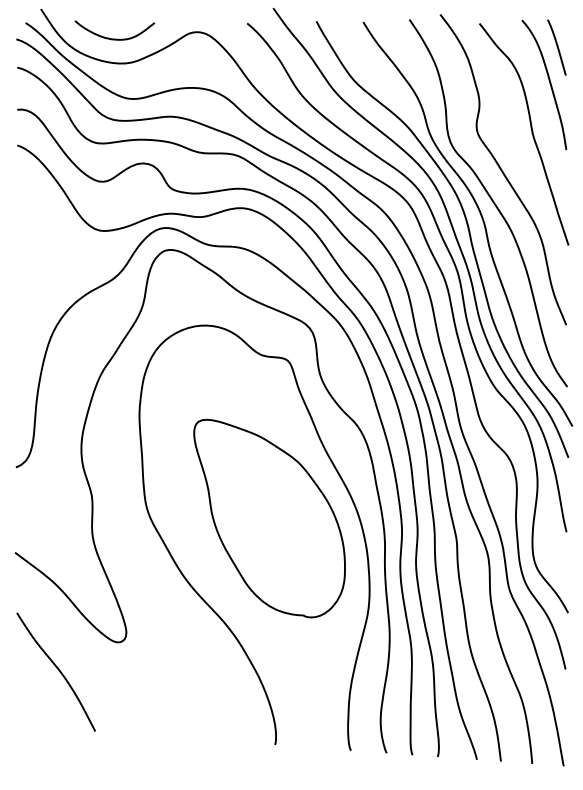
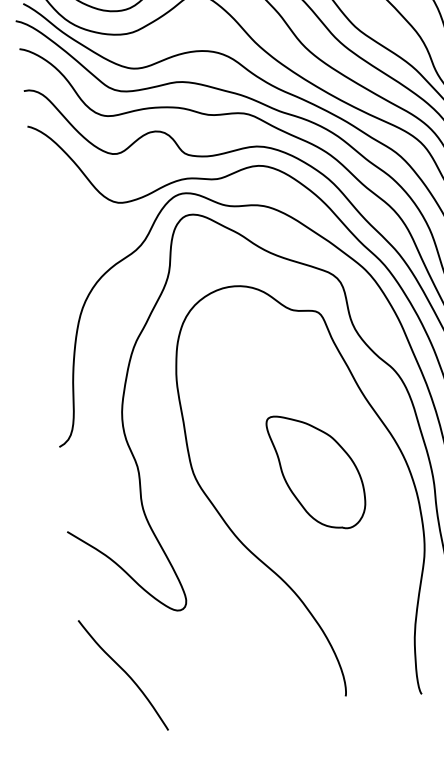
part: (269, 518) -> (316, 471), size x0.6
curve: (57, 669) -> (124, 672), moved

